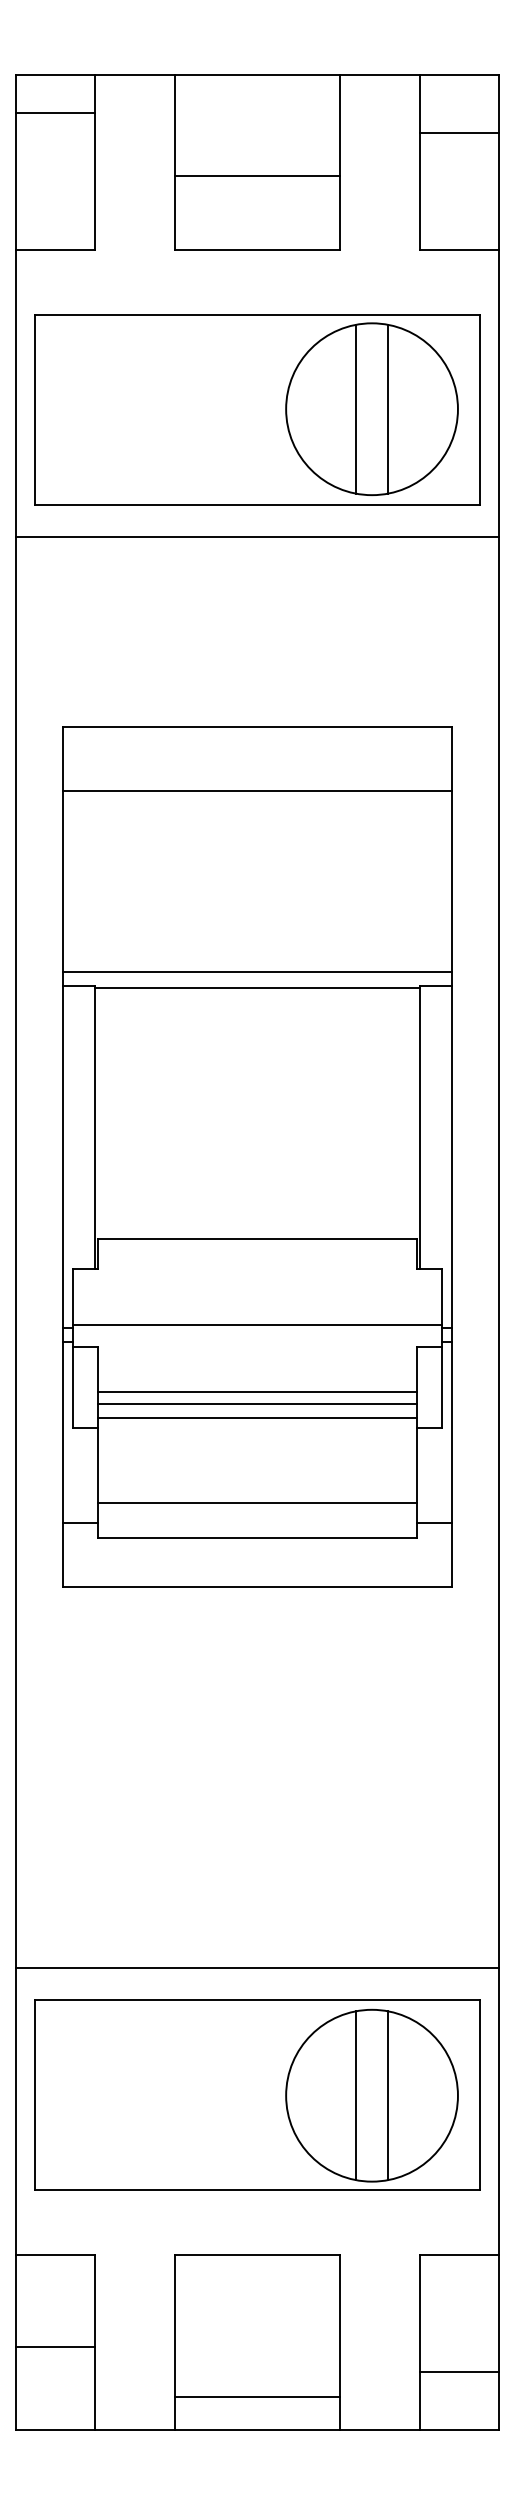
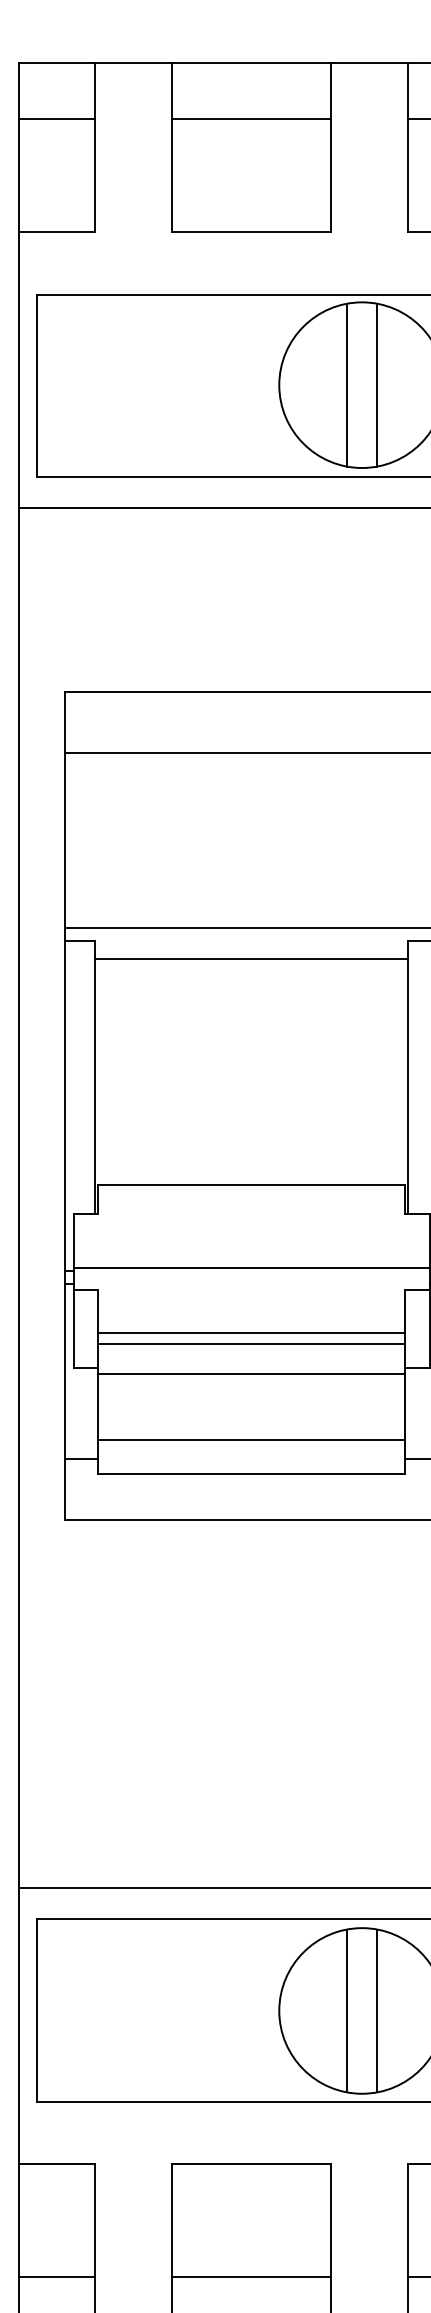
line: (55, 113) -> (56, 119), moved
line: (257, 176) -> (251, 119), moved
line: (257, 988) -> (251, 959), moved
line: (257, 1418) -> (251, 1374), moved
line: (55, 2346) -> (56, 2276), moved
line: (257, 2396) -> (251, 2276), moved

